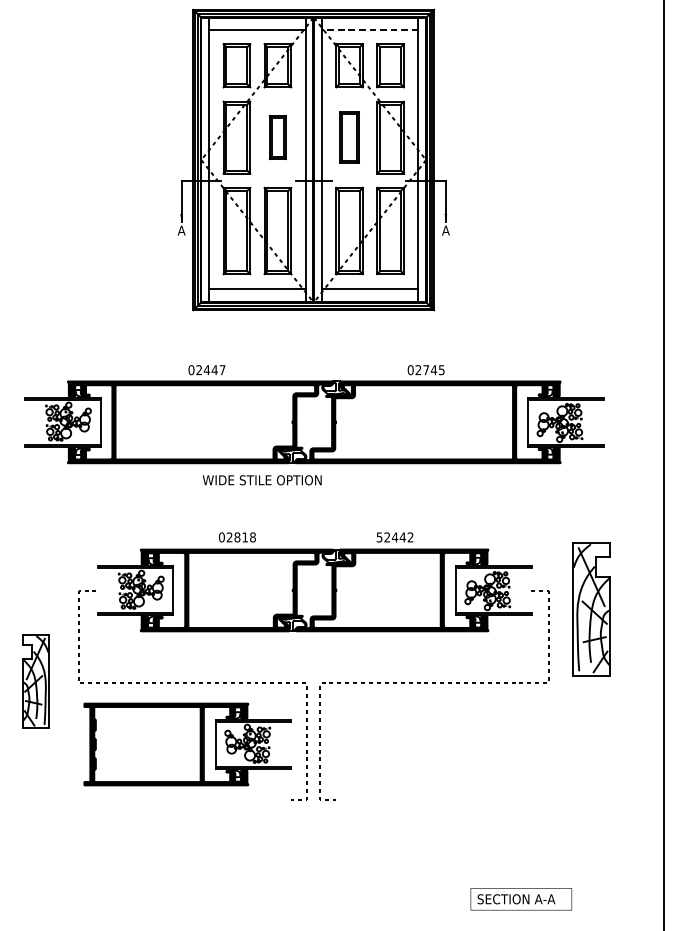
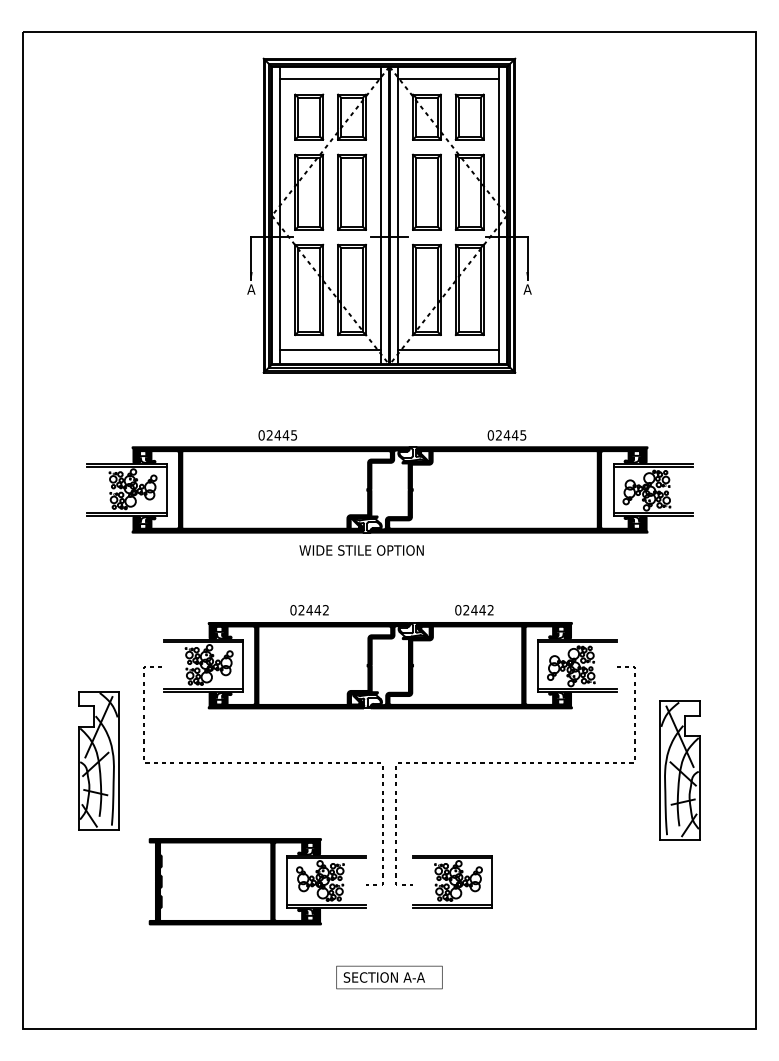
line: (369, 29) -> (447, 79), dashed -> solid
part: (277, 136) -> (351, 191), size x1.67
part: (349, 136) -> (426, 191), size x1.43
text: (222, 370) -> (294, 435), 02447 -> 02445
text: (425, 370) -> (506, 435), 02745 -> 02445
text: (262, 480) -> (361, 550), moved
text: (244, 537) -> (317, 610), 02818 -> 02442
text: (379, 537) -> (458, 610), 52442 -> 02442
part: (591, 609) -> (679, 770), moved
part: (35, 681) -> (98, 760), size x1.43
part: (187, 744) -> (257, 881), moved
part: (374, 796) -> (452, 881), added
text: (521, 899) -> (389, 977), moved

